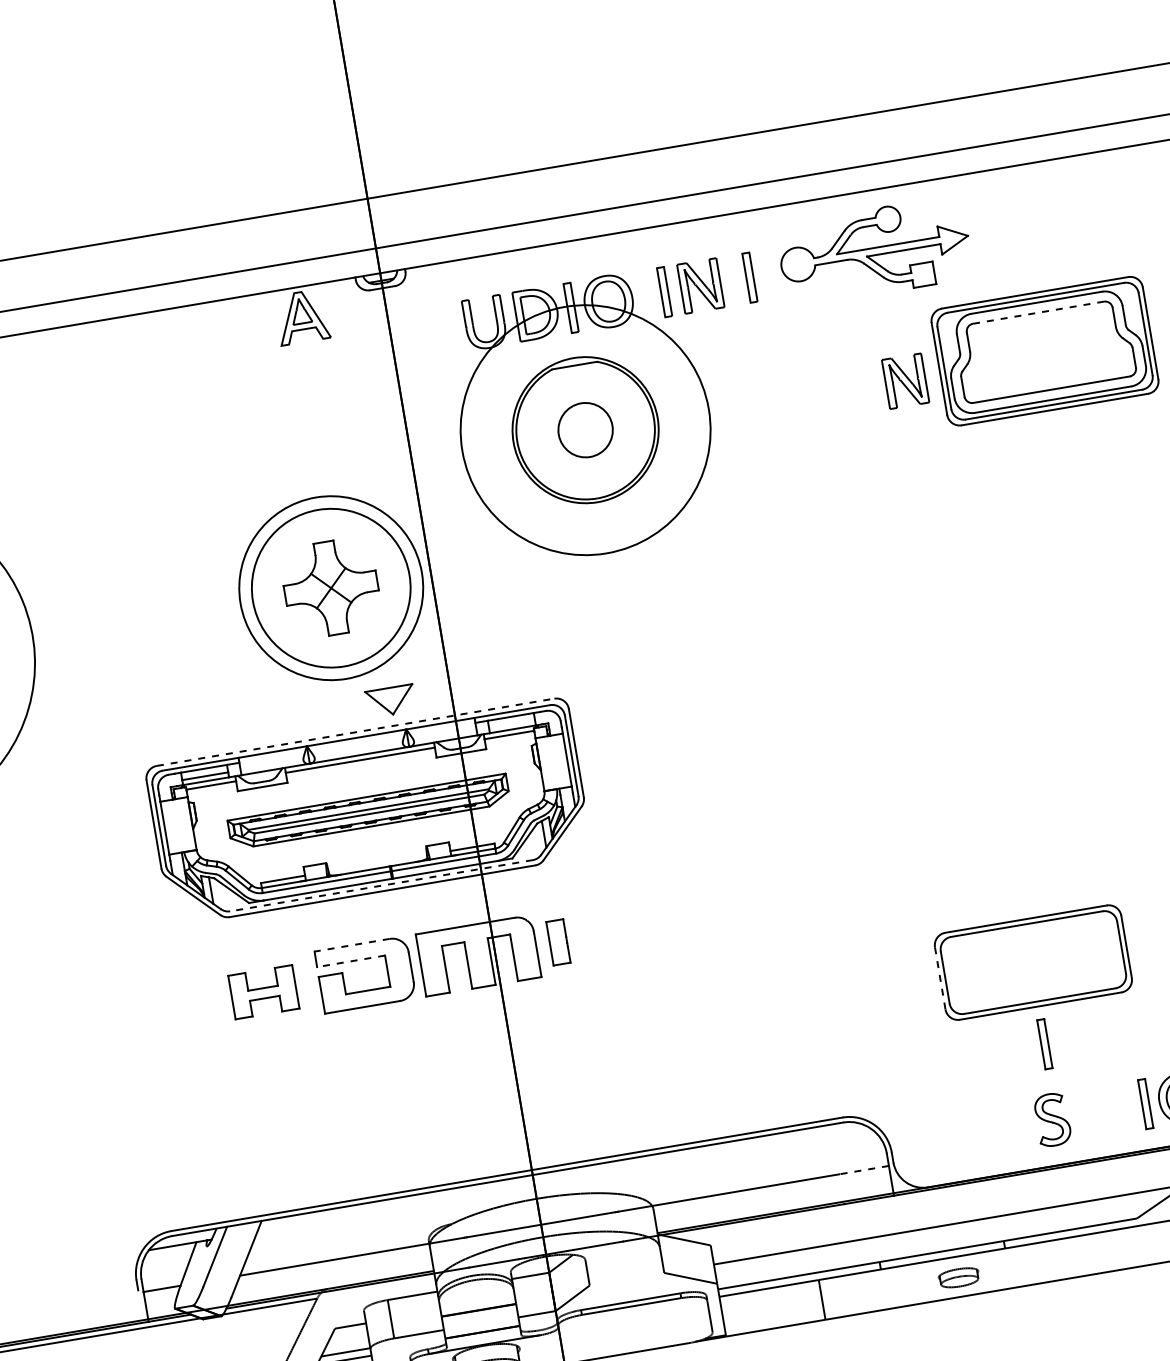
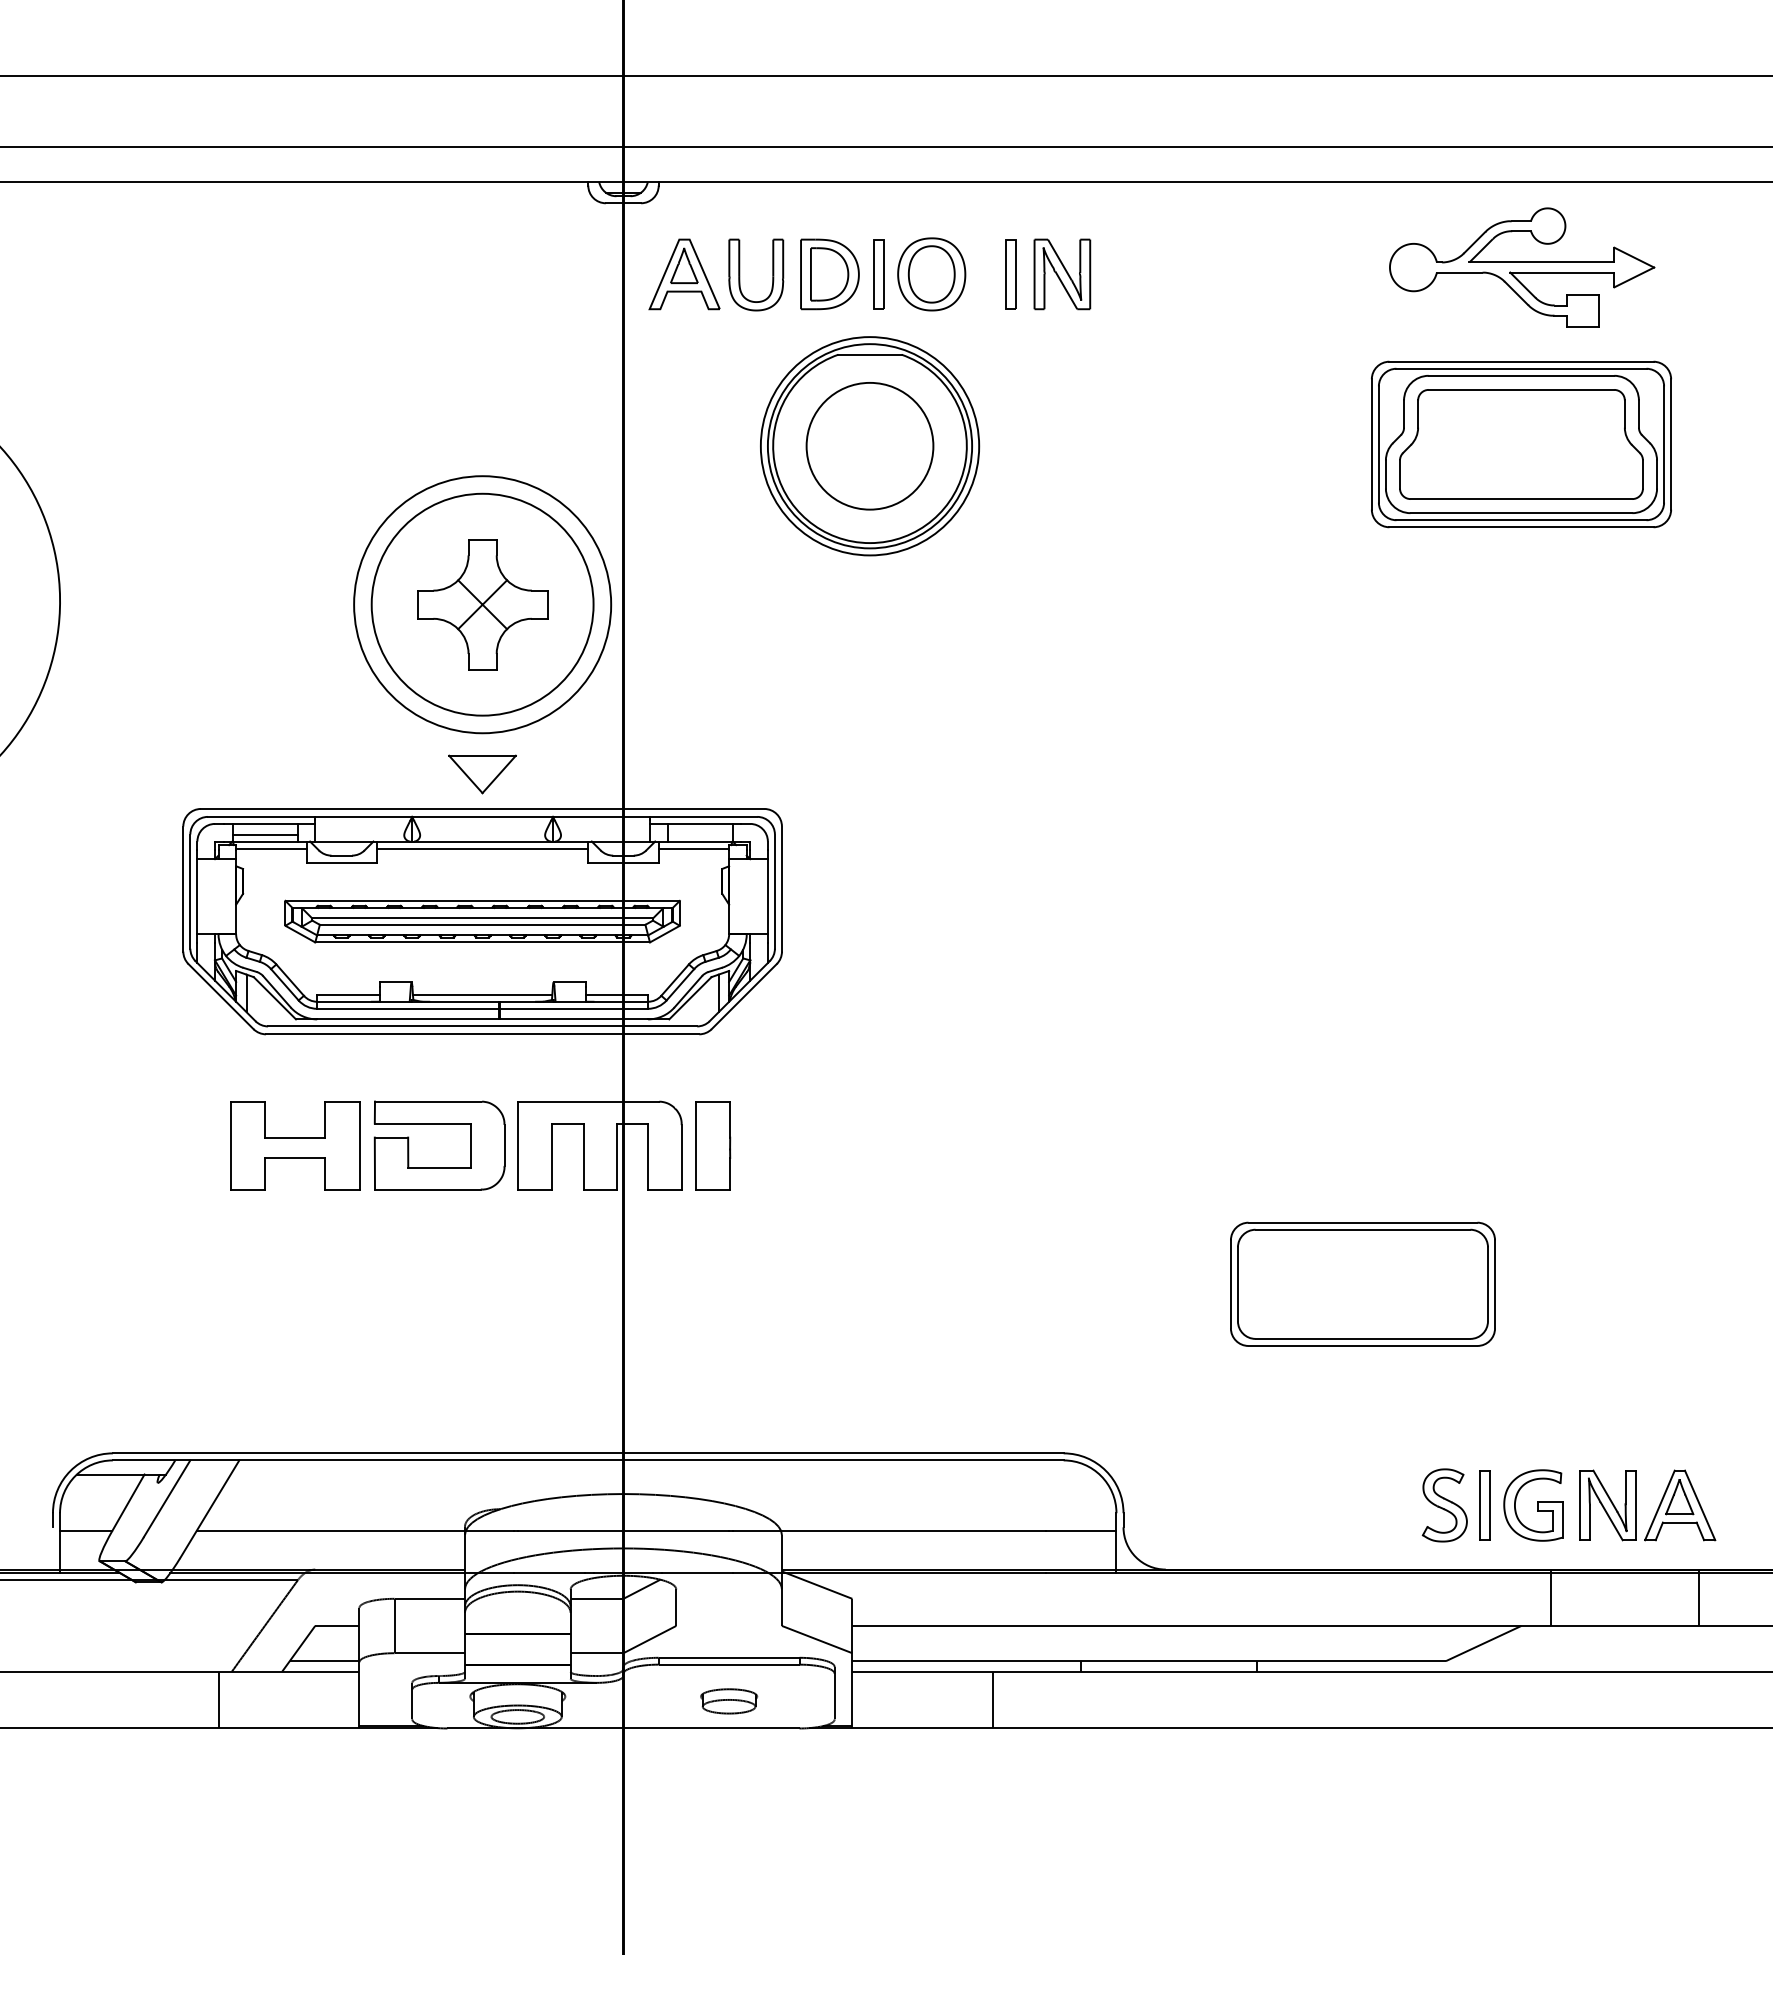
part: (875, 251) -> (1522, 267), moved
part: (749, 277) -> (1131, 274), removed
line: (1038, 312) -> (1521, 389), dashed -> solid
part: (302, 317) -> (684, 274), moved
part: (905, 381) -> (1322, 453), removed
circle: (585, 429) -> (869, 445), size x1.67
circle: (585, 430) -> (869, 446), size x0.62
part: (390, 701) -> (482, 774), moved
line: (355, 731) -> (482, 808), dashed -> solid
line: (377, 863) -> (482, 994), added
line: (381, 885) -> (482, 1026), dashed -> solid
part: (558, 942) -> (713, 1145), size x1.43
line: (351, 945) -> (427, 1101), dashed -> solid
line: (350, 961) -> (422, 1123), dashed -> solid
line: (939, 977) -> (1230, 1283), dashed -> solid
part: (263, 992) -> (295, 1145), size x1.43
part: (1044, 1044) -> (1359, 1399), removed
part: (1052, 1119) -> (1444, 1505), moved
line: (863, 1169) -> (1080, 1530), dashed -> solid
part: (959, 1277) -> (729, 1701), moved

